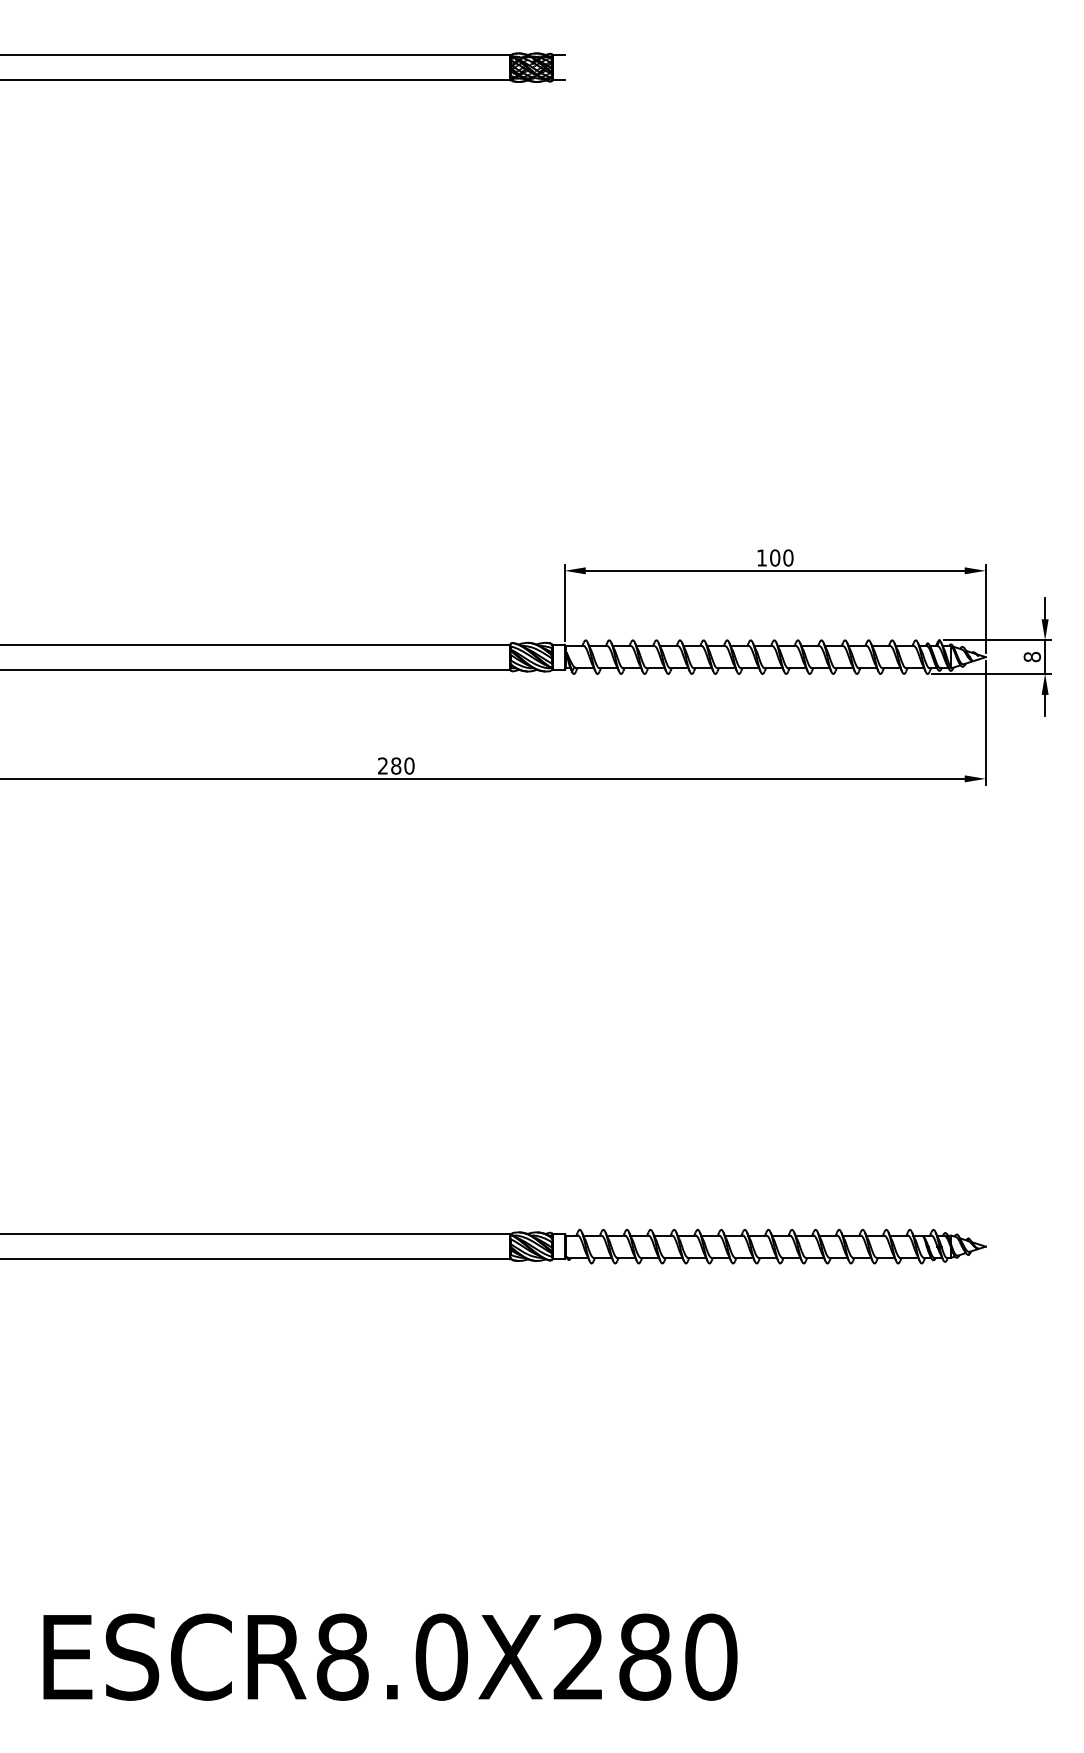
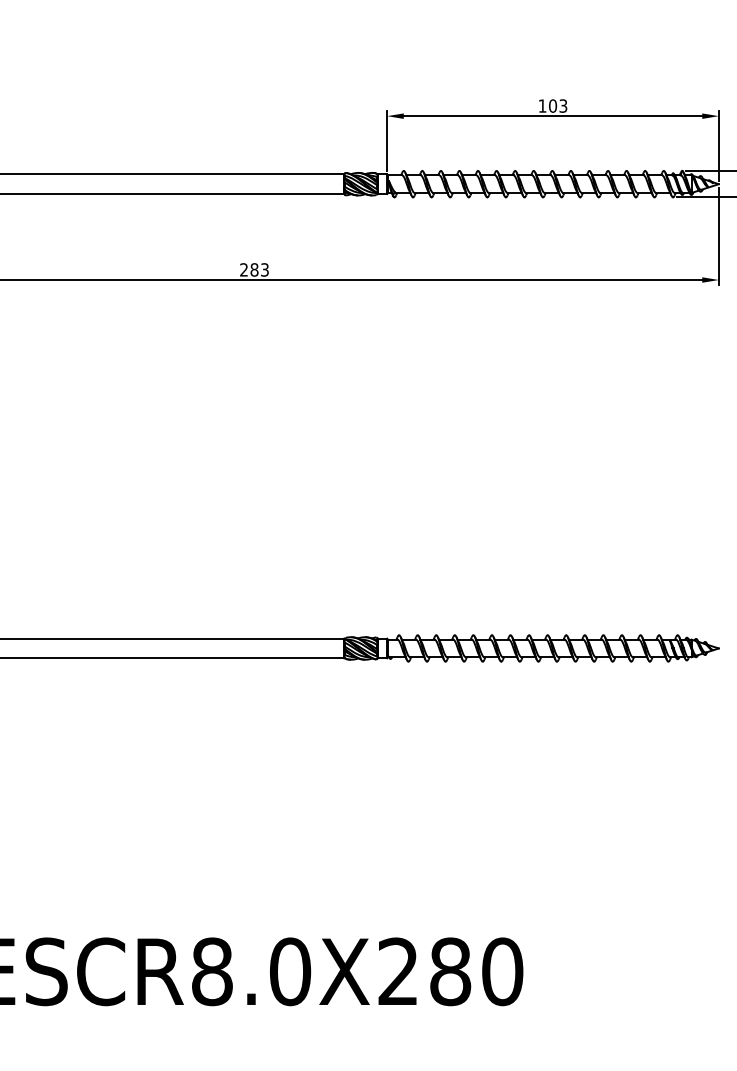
text: (788, 557) -> (563, 105), 100 -> 103
text: (409, 765) -> (264, 269), 280 -> 283

